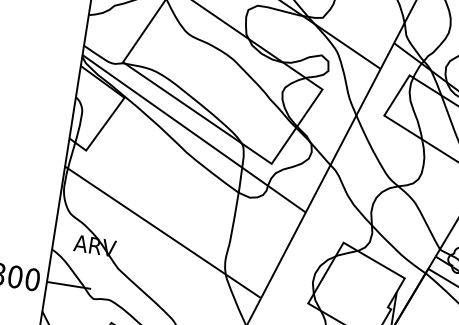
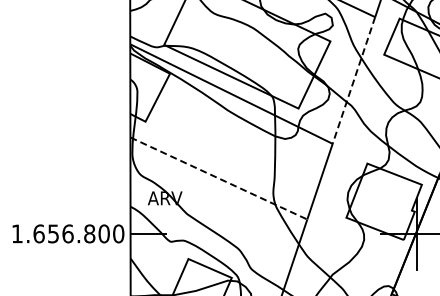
line: (342, 140) -> (353, 80), solid -> dashed
line: (163, 232) -> (219, 178), solid -> dashed

